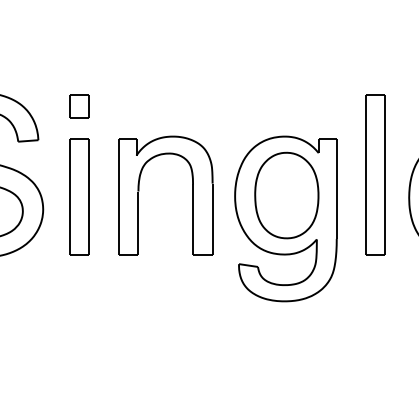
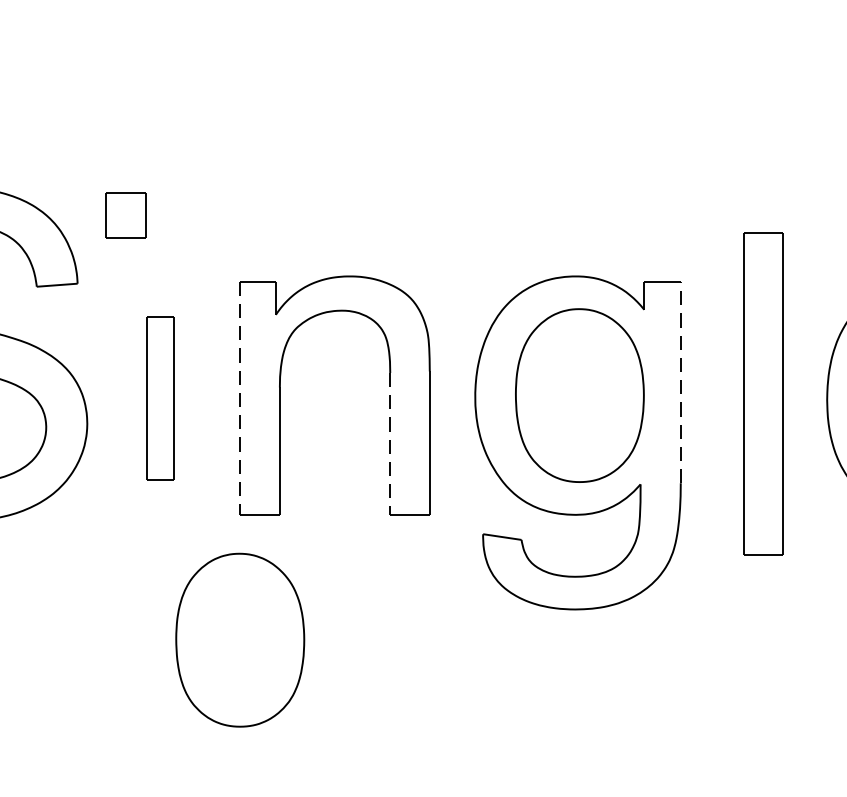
part: (79, 106) -> (126, 215), moved
part: (375, 174) -> (763, 393), moved
line: (336, 189) -> (680, 383), solid -> dashed
part: (79, 196) -> (160, 397), size x0.7
line: (118, 196) -> (239, 397), solid -> dashed
line: (193, 219) -> (391, 443), solid -> dashed
part: (118, 316) -> (239, 640), added

